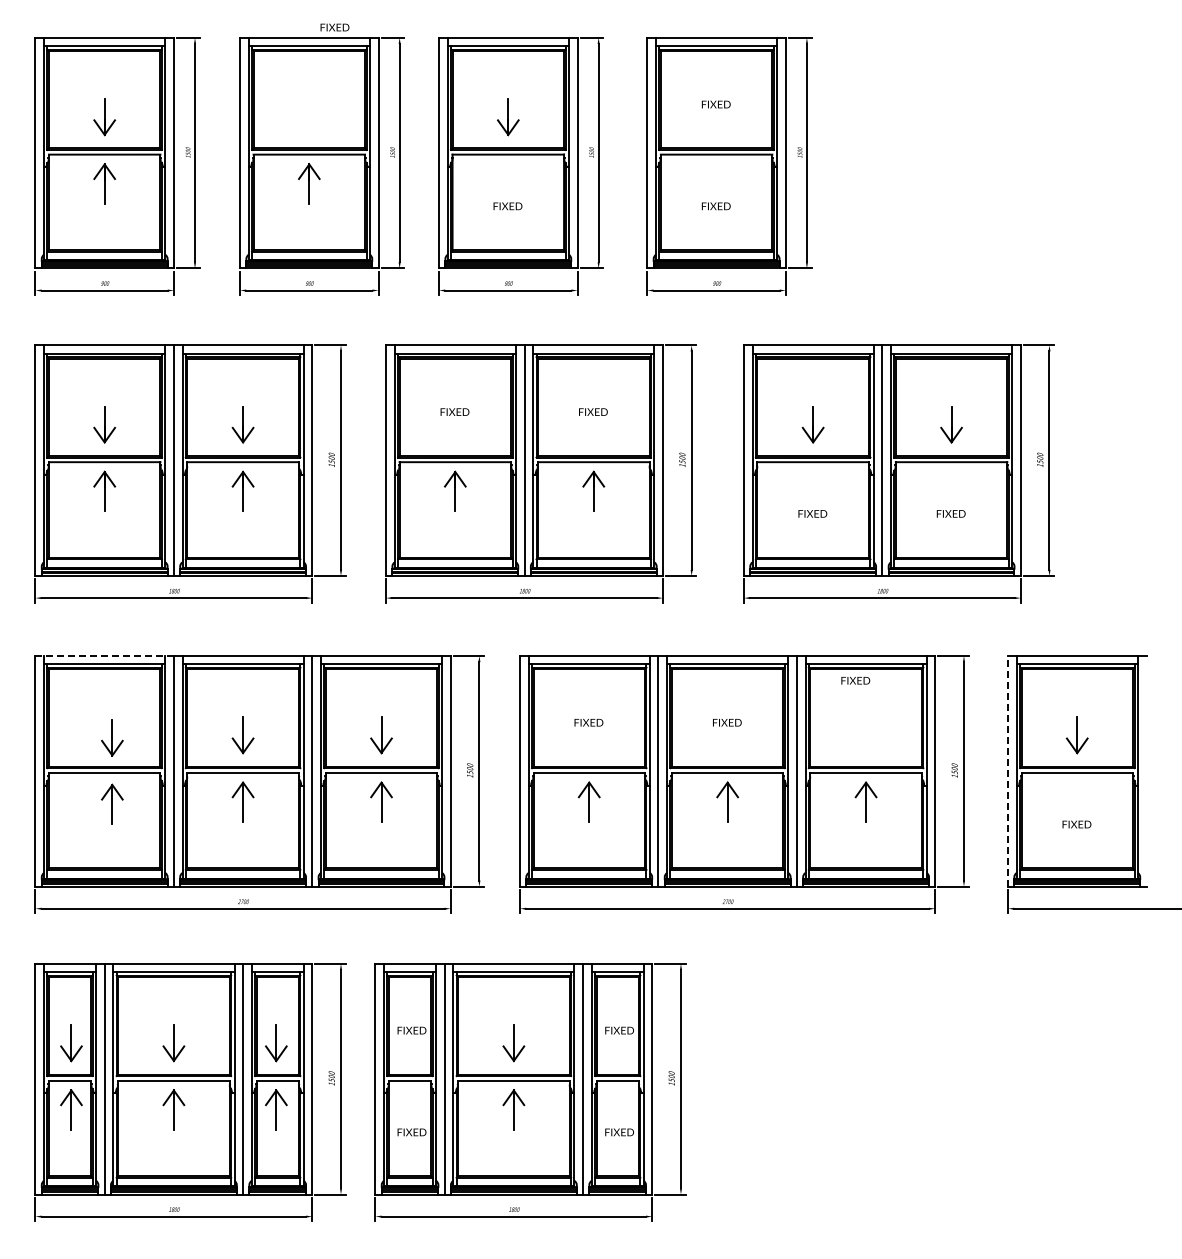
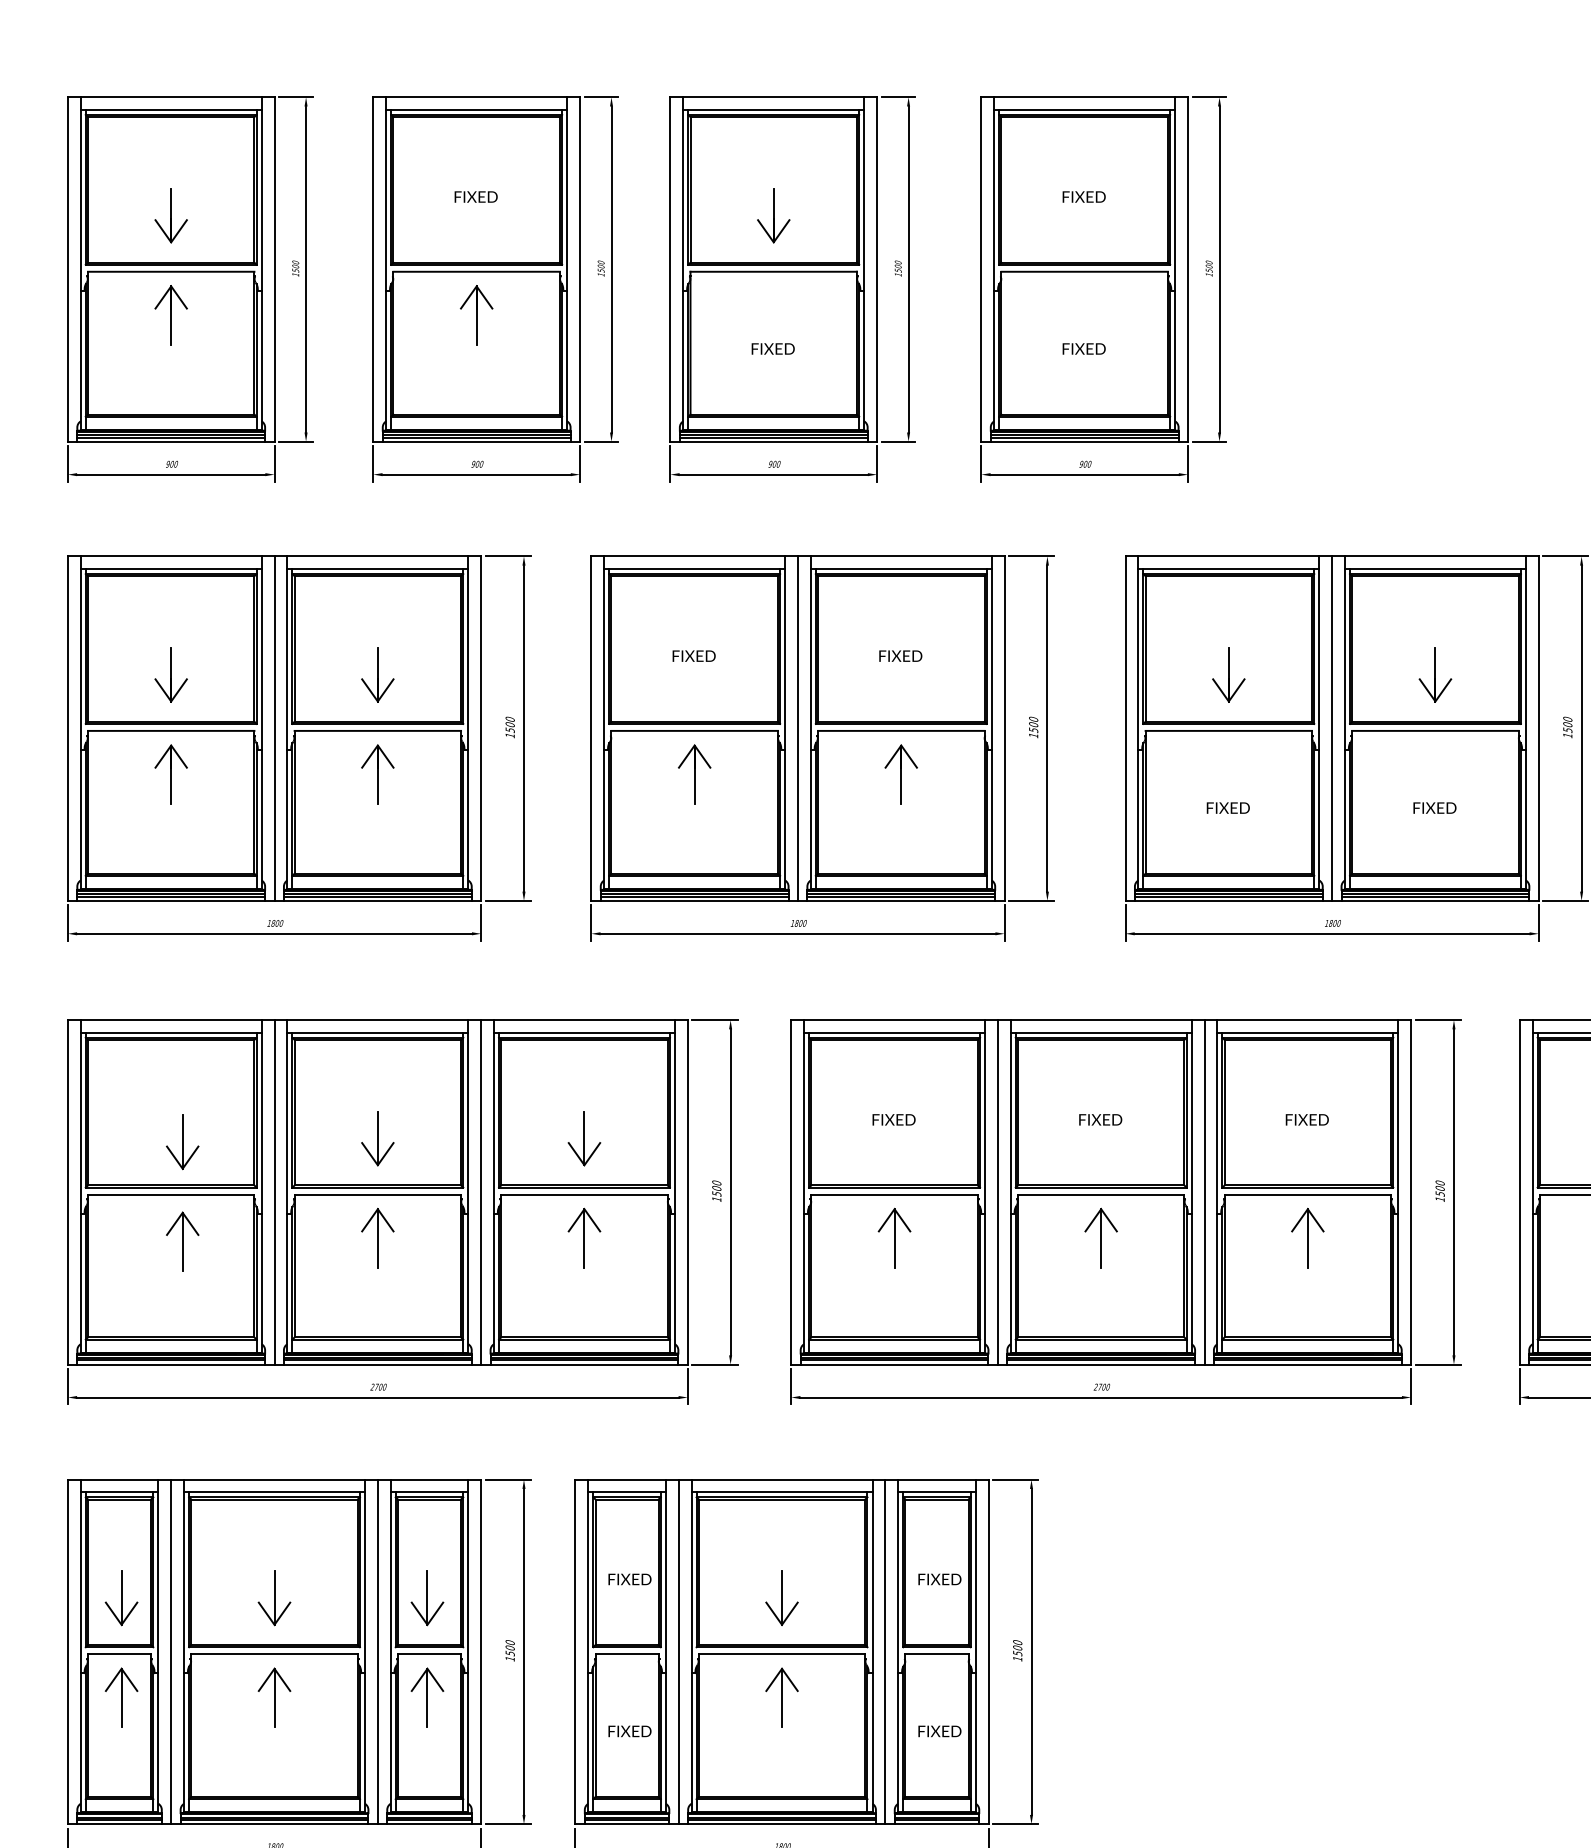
text: (334, 27) -> (475, 196), moved
line: (105, 655) -> (172, 1019), dashed -> solid
text: (855, 680) -> (1306, 1119), moved
line: (1008, 770) -> (1520, 1191), dashed -> solid

